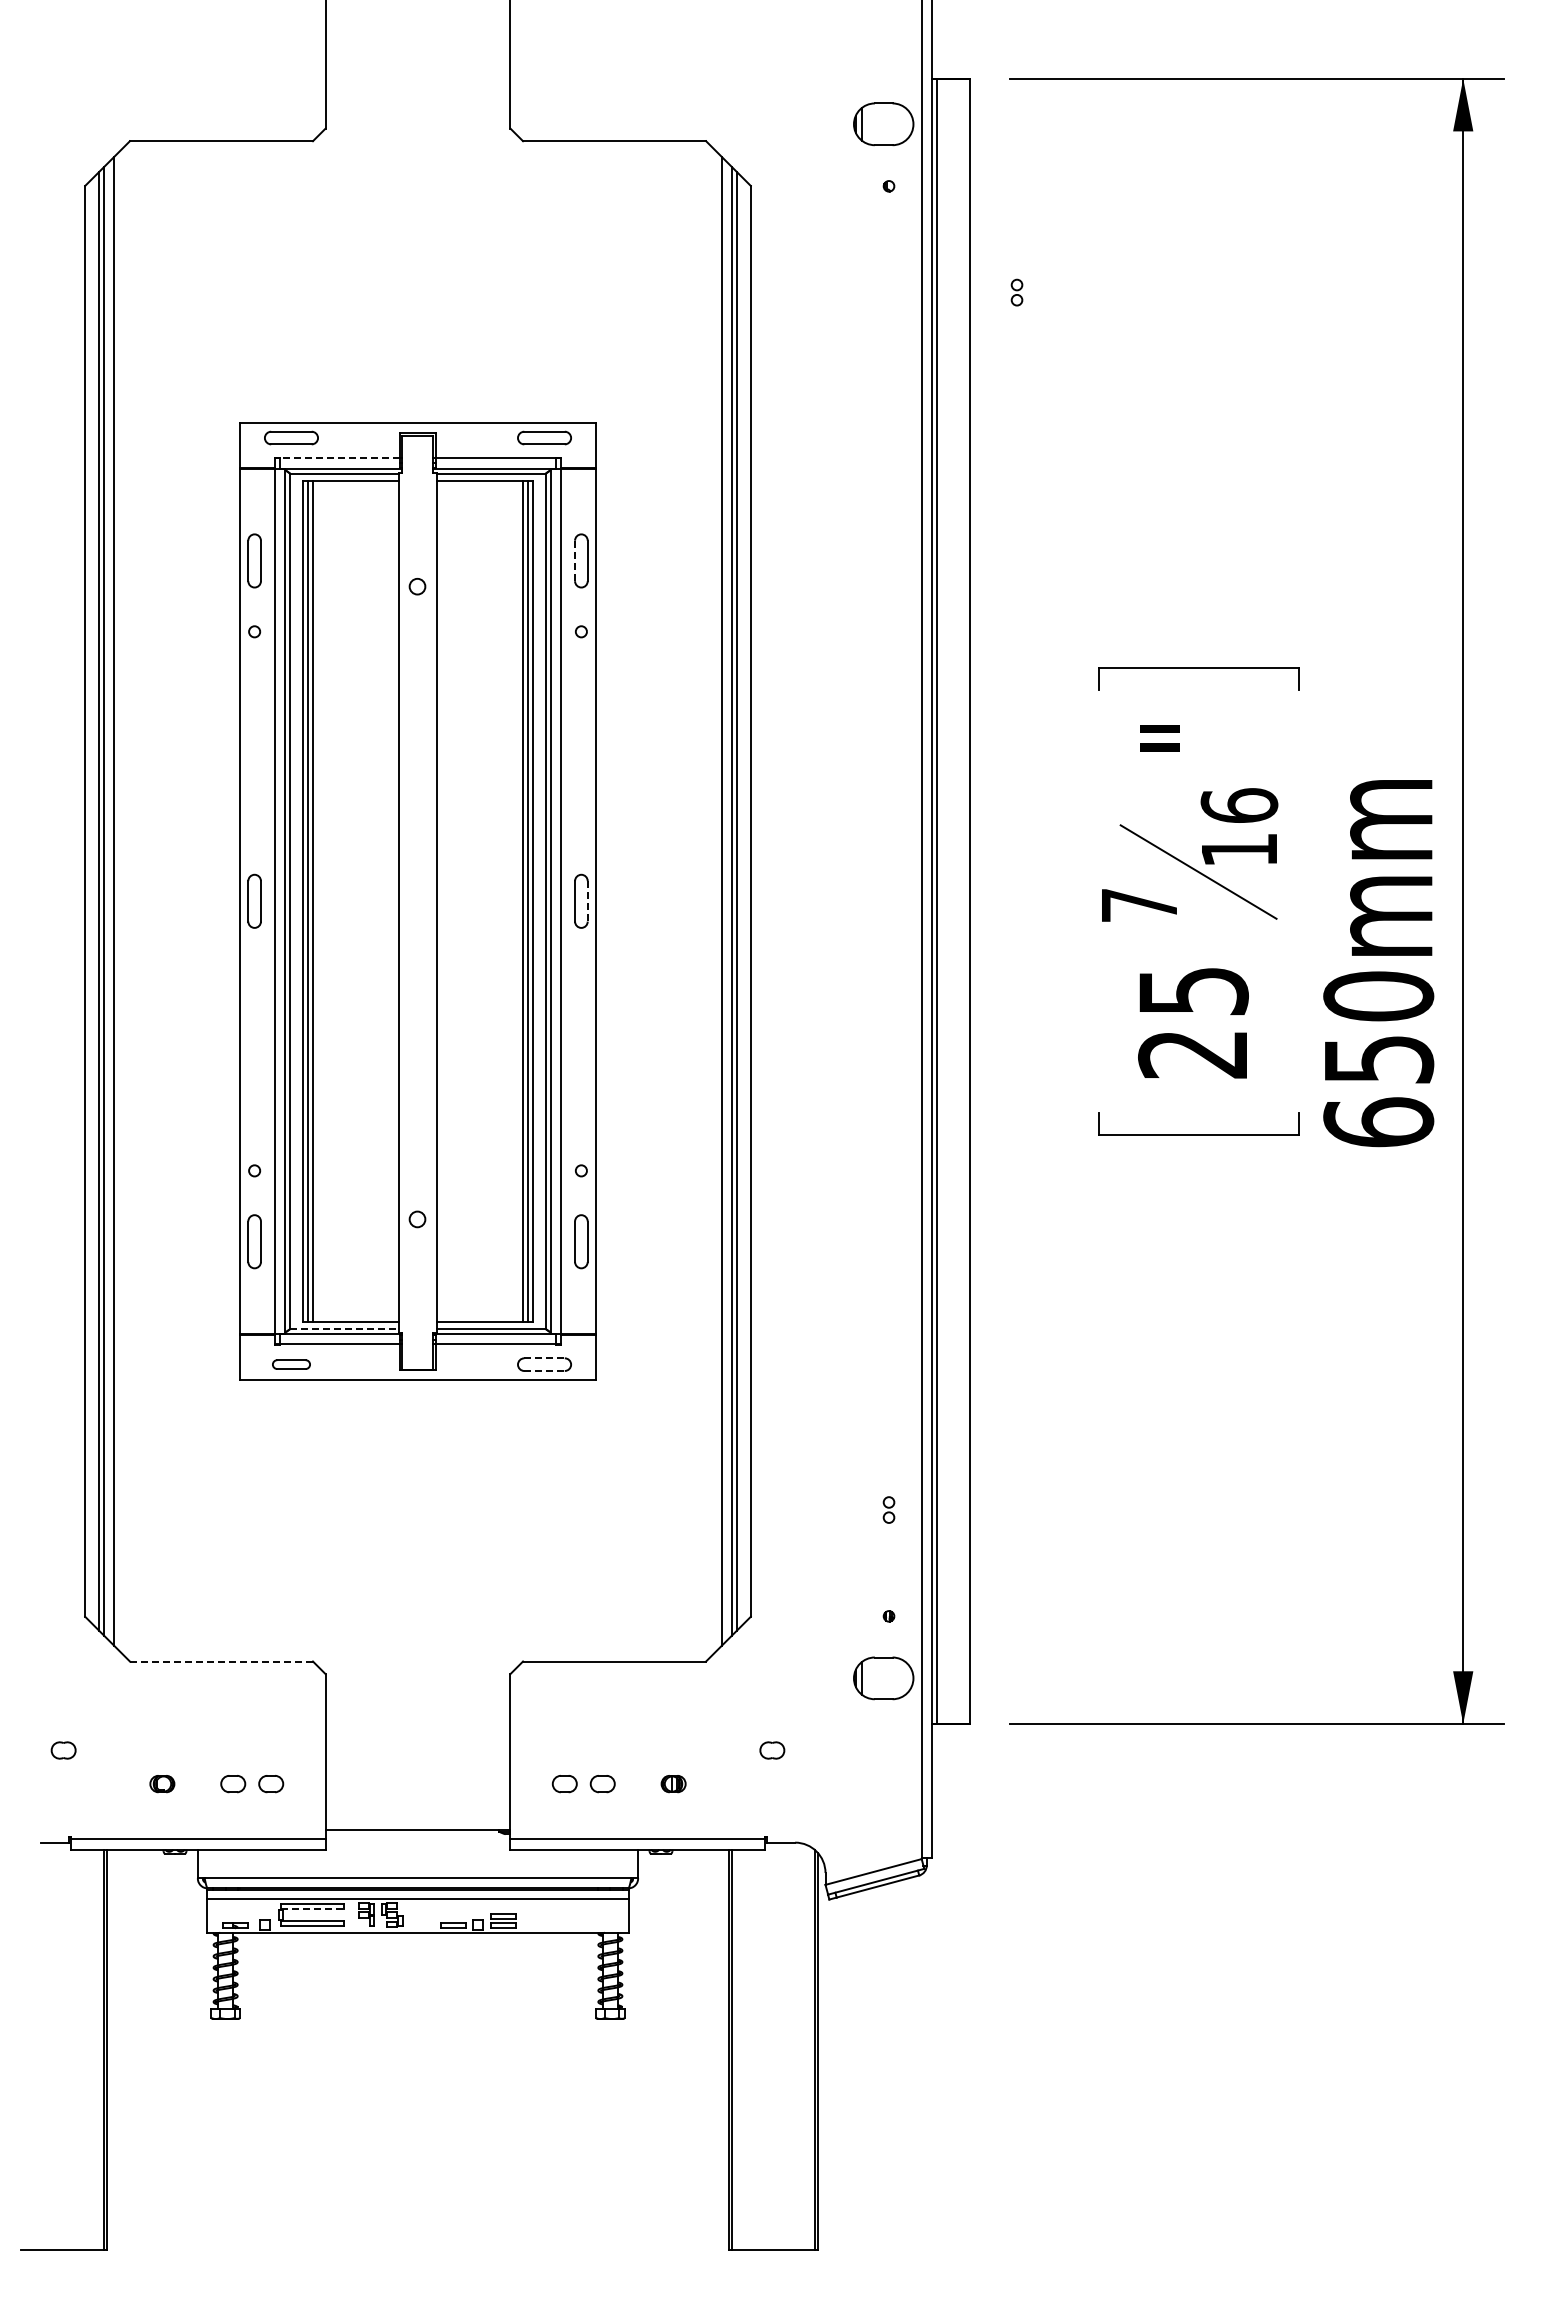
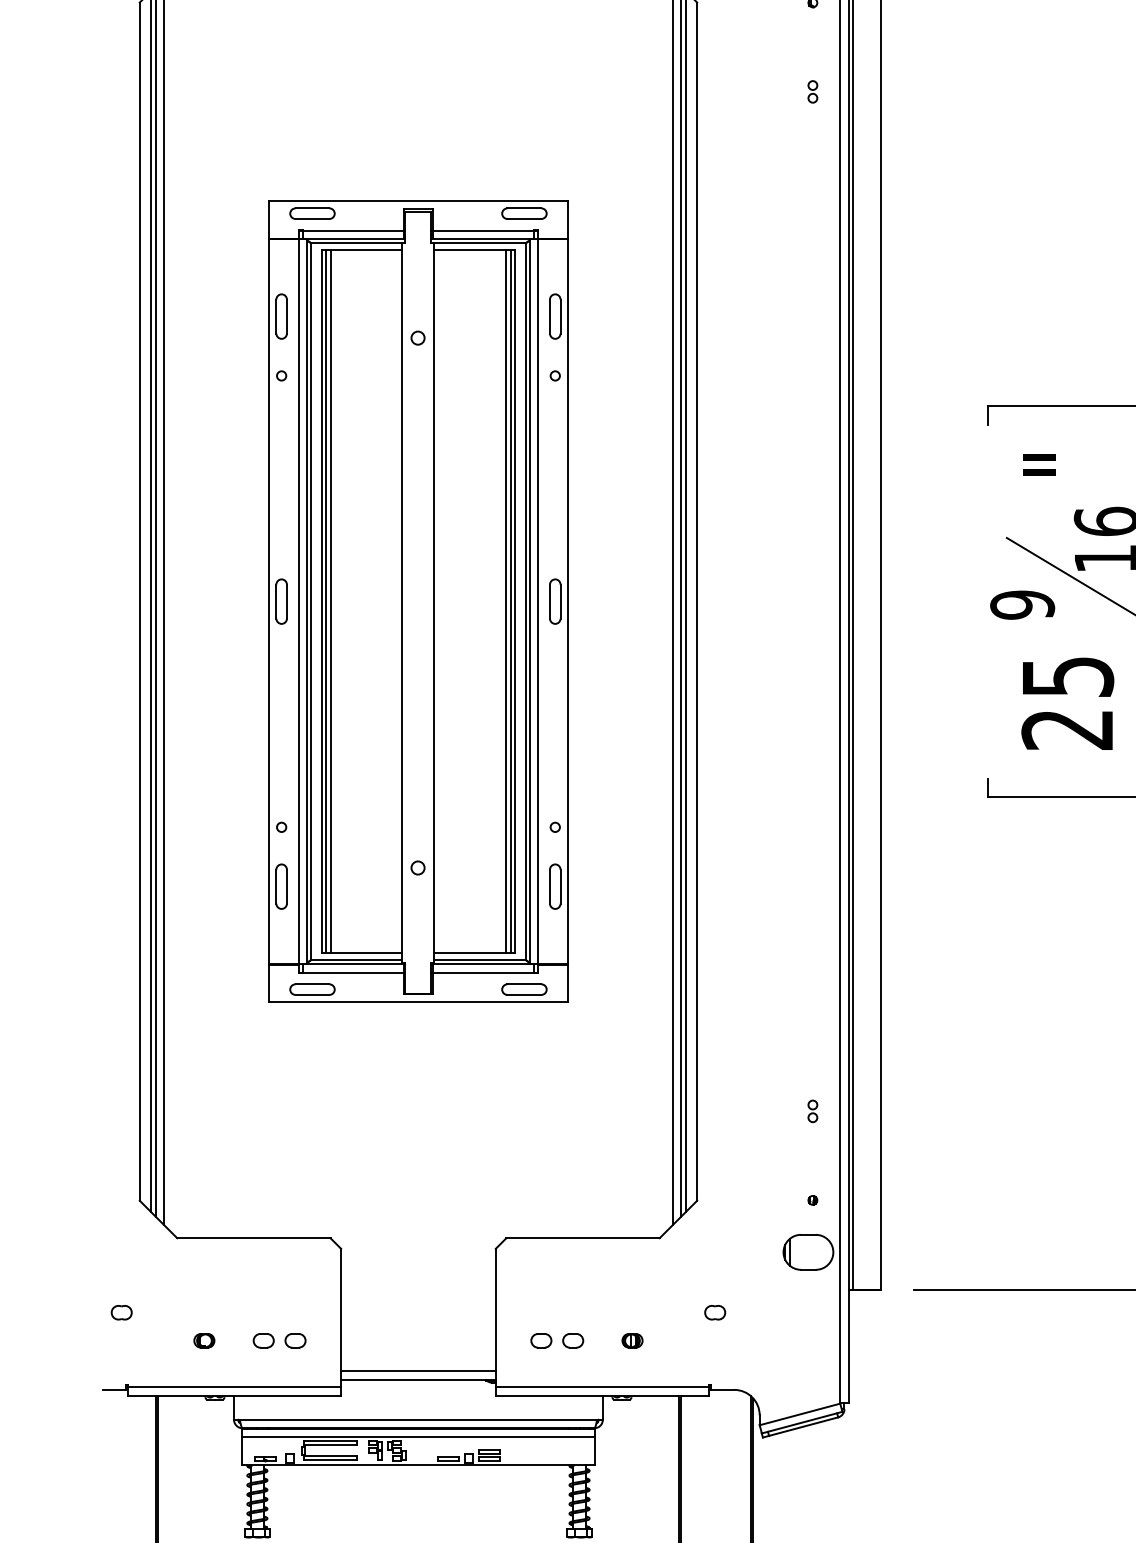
part: (1016, 292) -> (812, 91), moved
line: (339, 458) -> (352, 230), dashed -> solid
line: (575, 560) -> (550, 316), dashed -> solid
line: (587, 901) -> (560, 601), dashed -> solid
text: (1139, 905) -> (1022, 605), 7 -> 9
line: (344, 1329) -> (356, 960), dashed -> solid
line: (545, 1358) -> (525, 984), dashed -> solid
part: (291, 1364) -> (312, 989), size x1.43
line: (545, 1370) -> (525, 994), dashed -> solid
line: (221, 1661) -> (253, 1238), dashed -> solid
line: (417, 1820) -> (418, 1371), added
line: (312, 1908) -> (330, 1445), dashed -> solid

